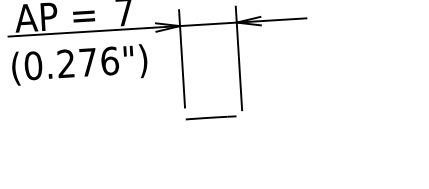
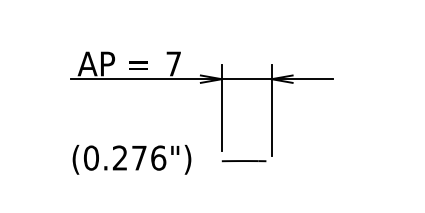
text: (79, 64) -> (131, 159), moved

